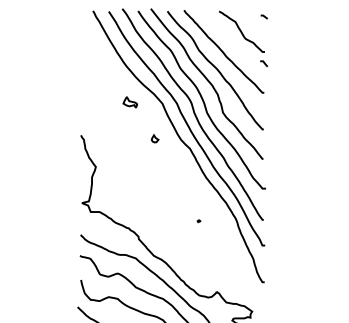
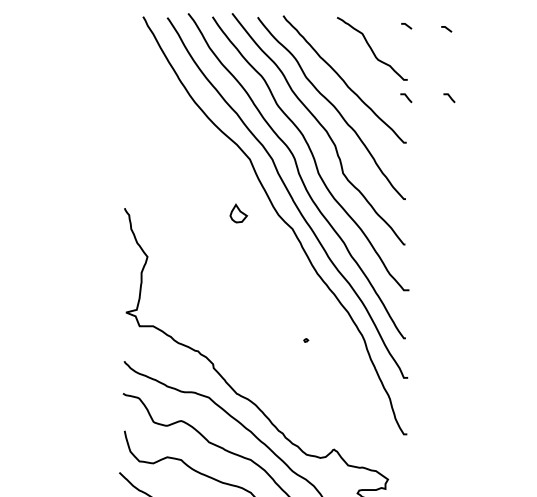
line: (289, 18) -> (445, 28), added
line: (291, 63) -> (448, 97), added
part: (129, 102) -> (199, 157), removed
part: (154, 138) -> (237, 213), size x1.6

